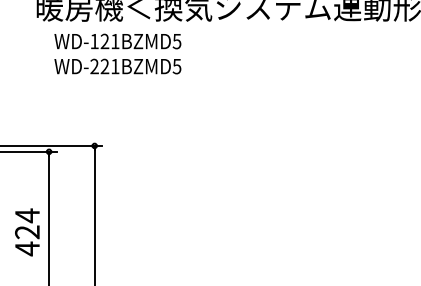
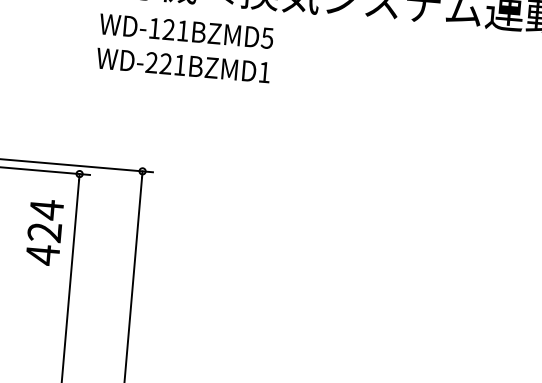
text: (176, 66) -> (263, 72), WD-221BZMD5 -> WD-221BZMD1
text: (27, 232) -> (44, 232), moved

